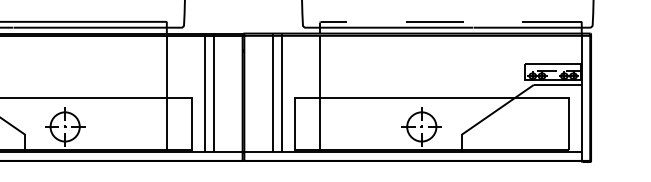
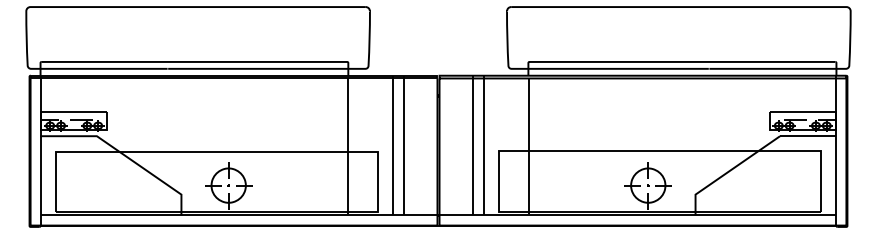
line: (438, 21) -> (667, 61), dashed -> solid

